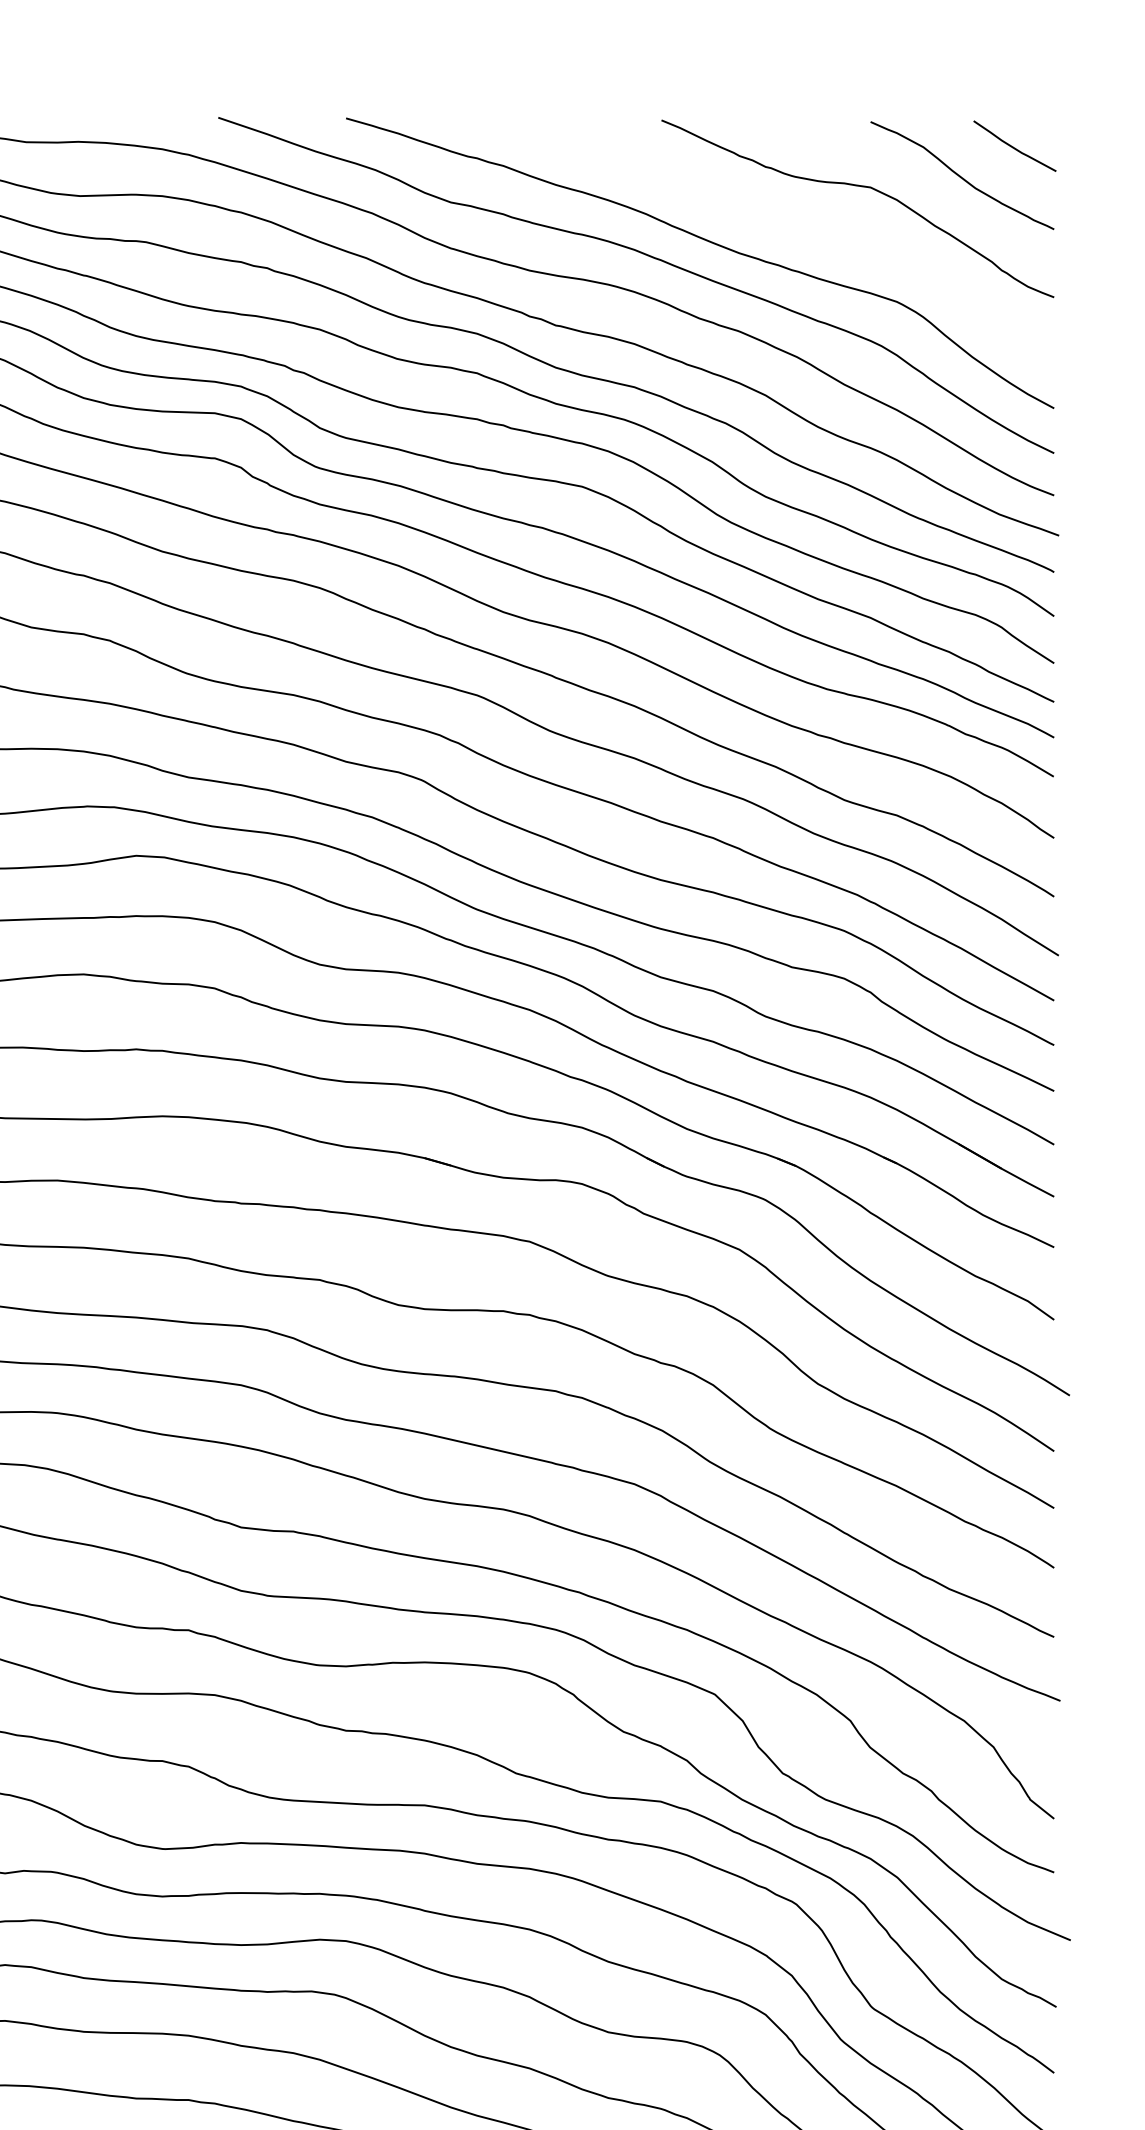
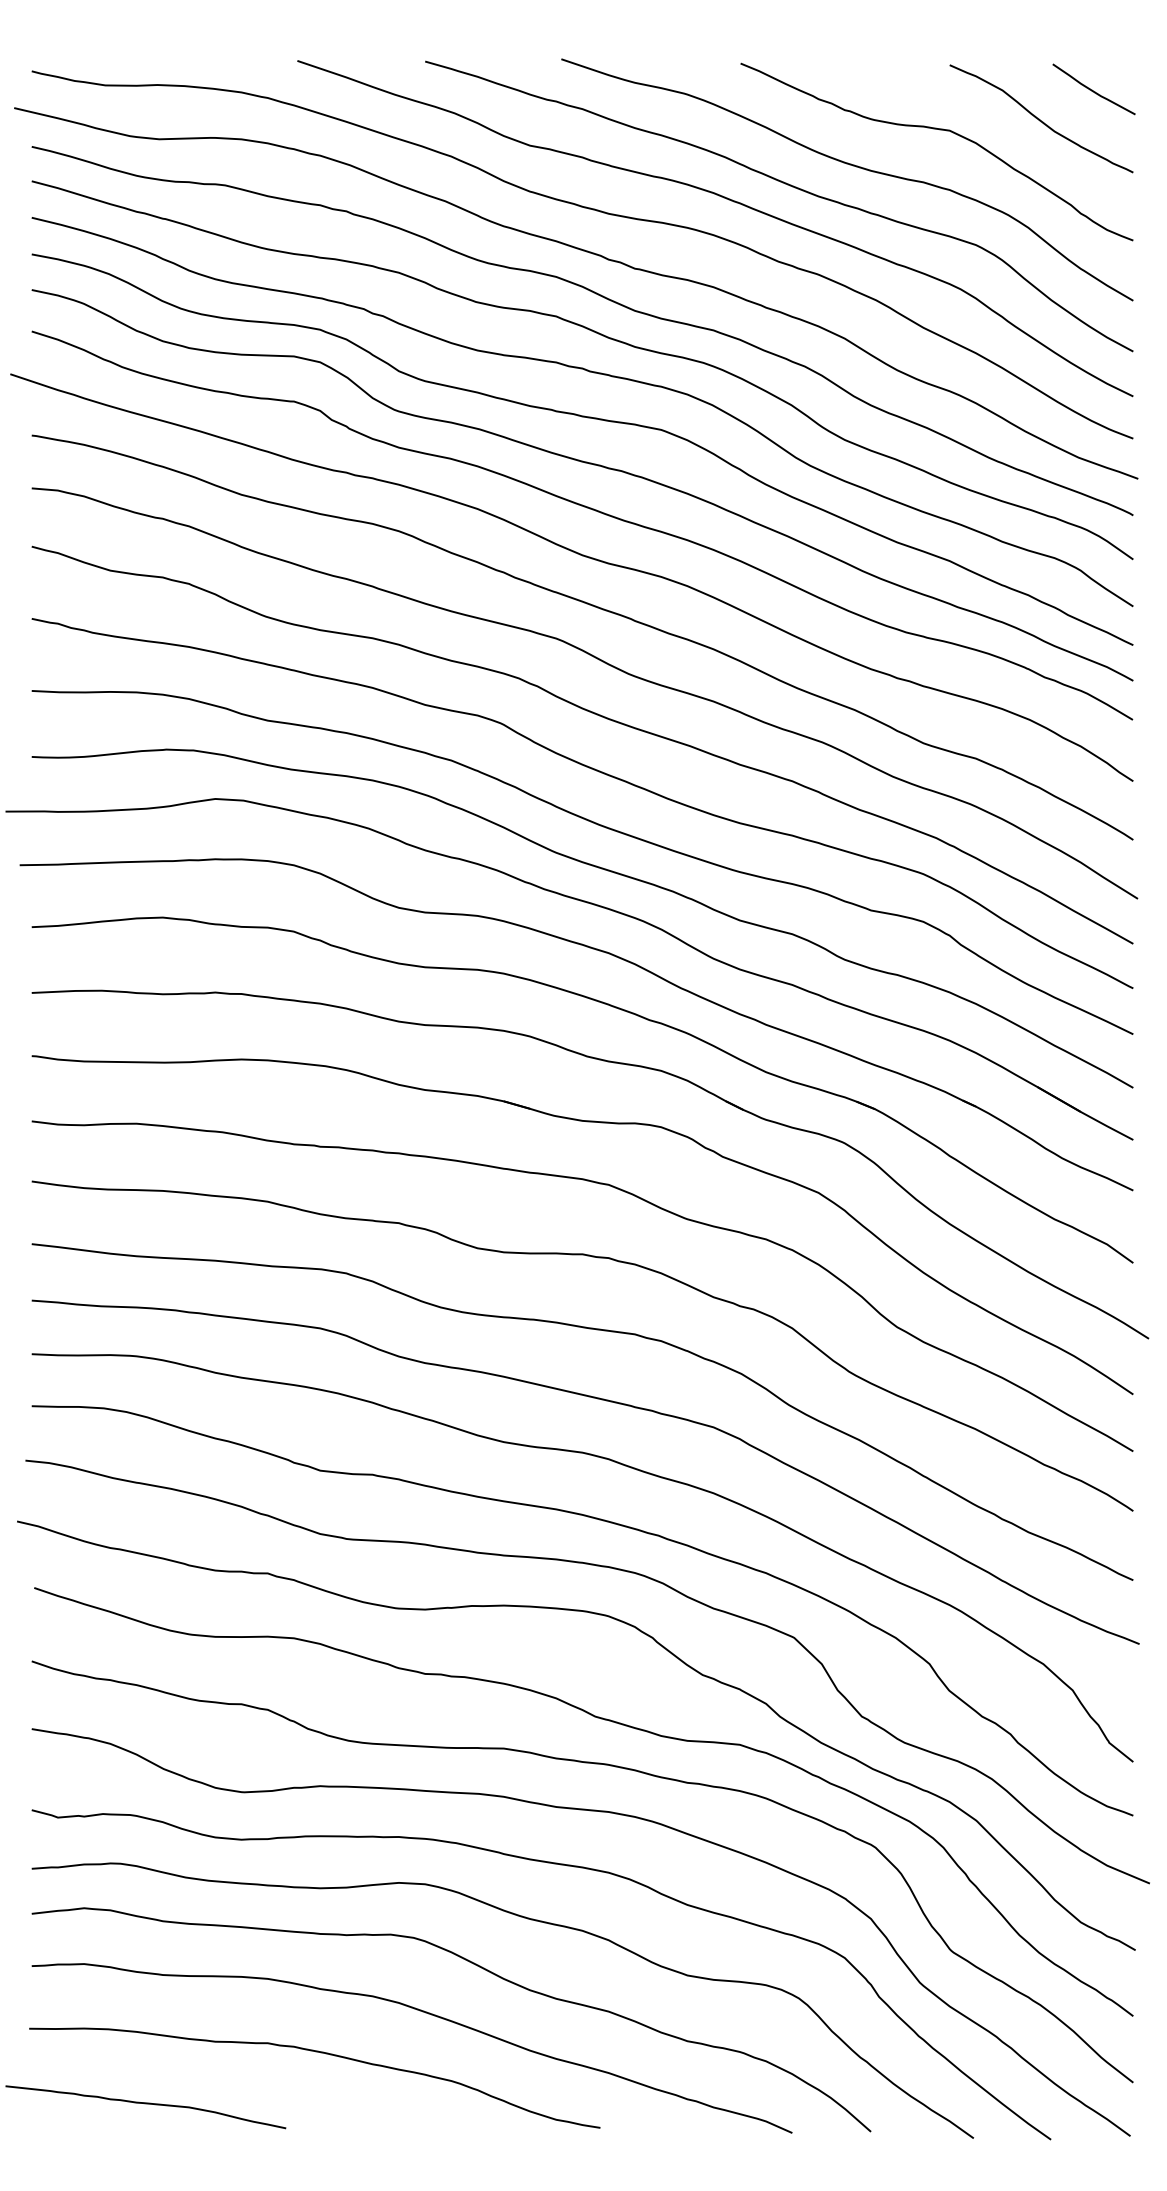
curve: (770, 222) -> (849, 165), added

